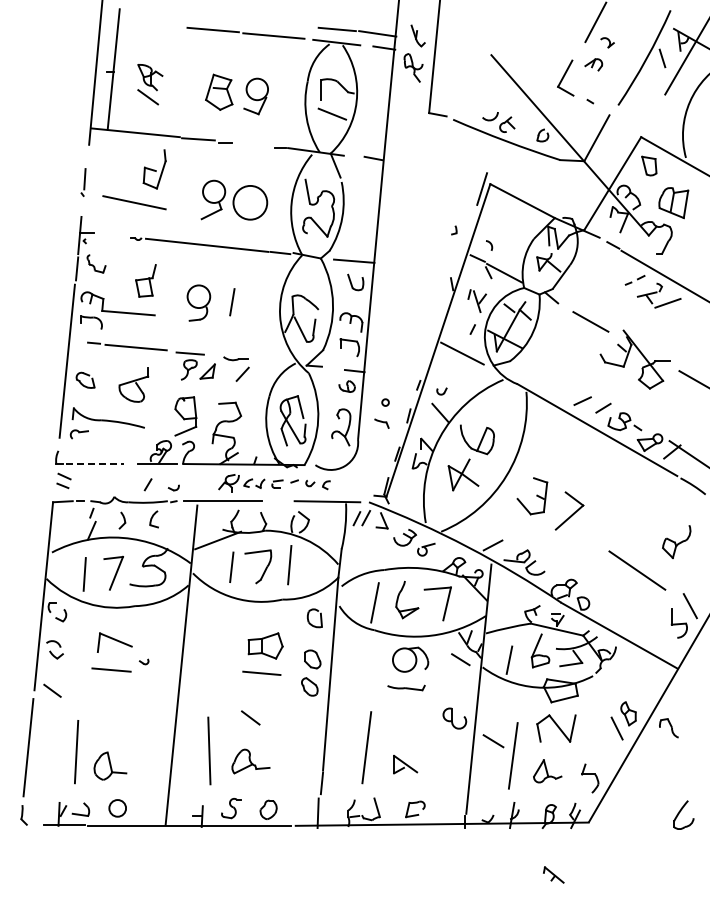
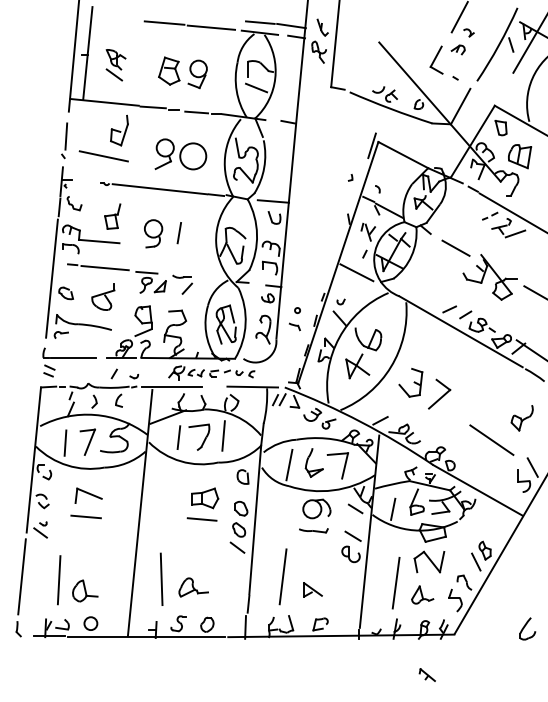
line: (254, 145) -> (196, 112), added
part: (83, 182) -> (64, 140), size x1.67
line: (95, 464) -> (73, 358), dashed -> solid
part: (143, 661) -> (42, 523), moved
line: (250, 717) -> (237, 547), moved
part: (668, 728) -> (464, 582), moved
line: (493, 741) -> (353, 536), moved

